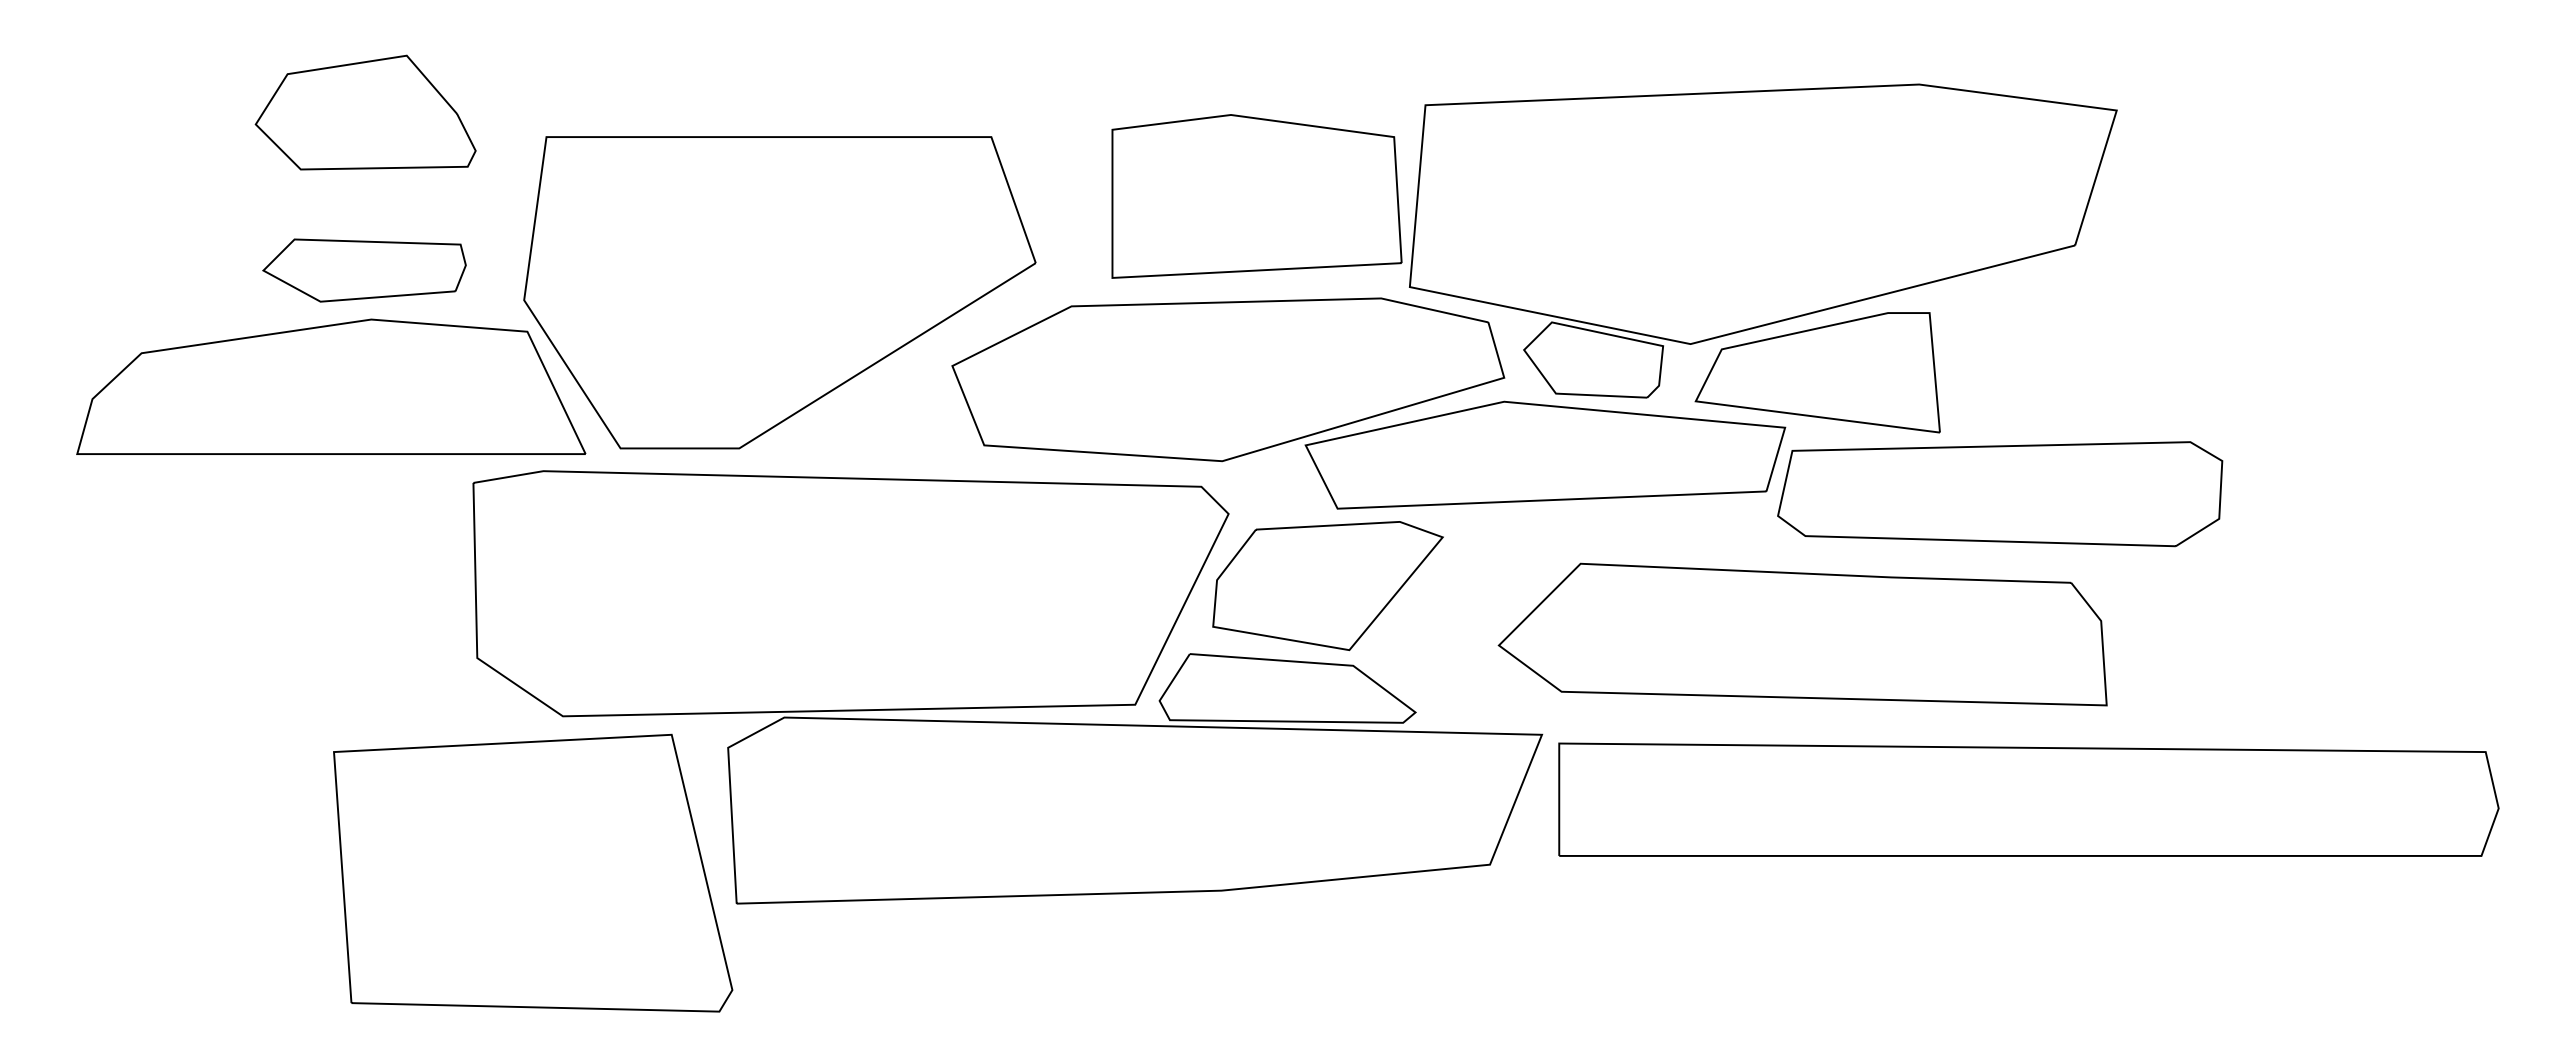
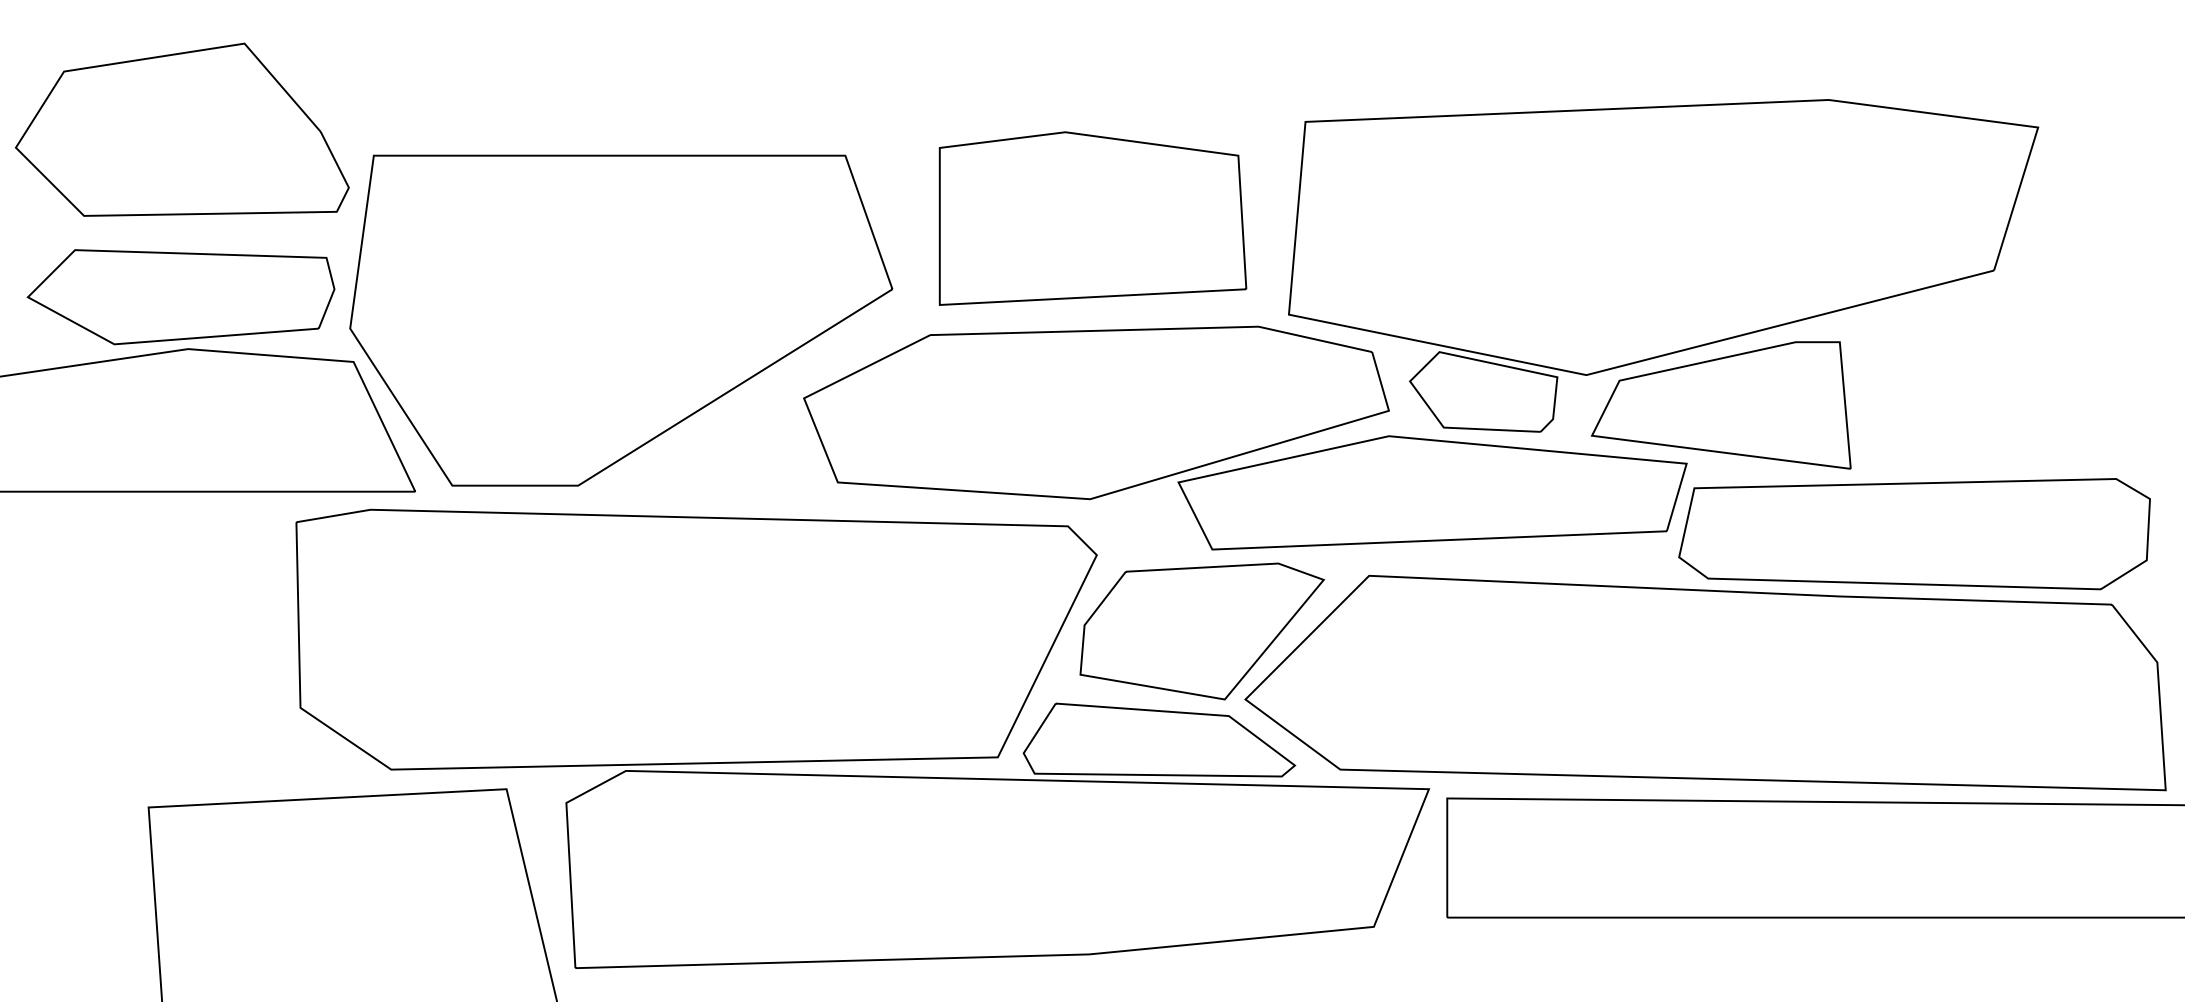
part: (365, 112) -> (182, 129), size x1.43
part: (1256, 196) -> (1092, 218), moved
part: (364, 270) -> (180, 297), size x1.43
part: (1802, 634) -> (1705, 682), size x1.43

